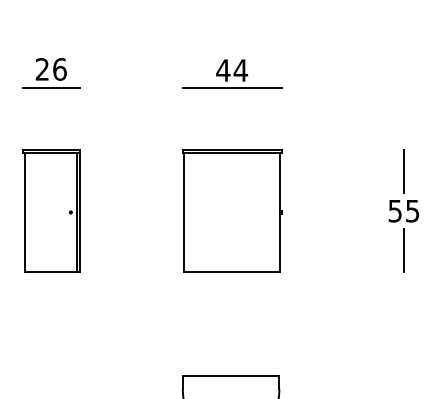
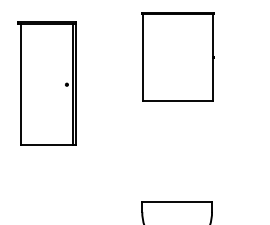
part: (51, 210) -> (47, 82), size x1.4
part: (232, 210) -> (178, 56), moved

